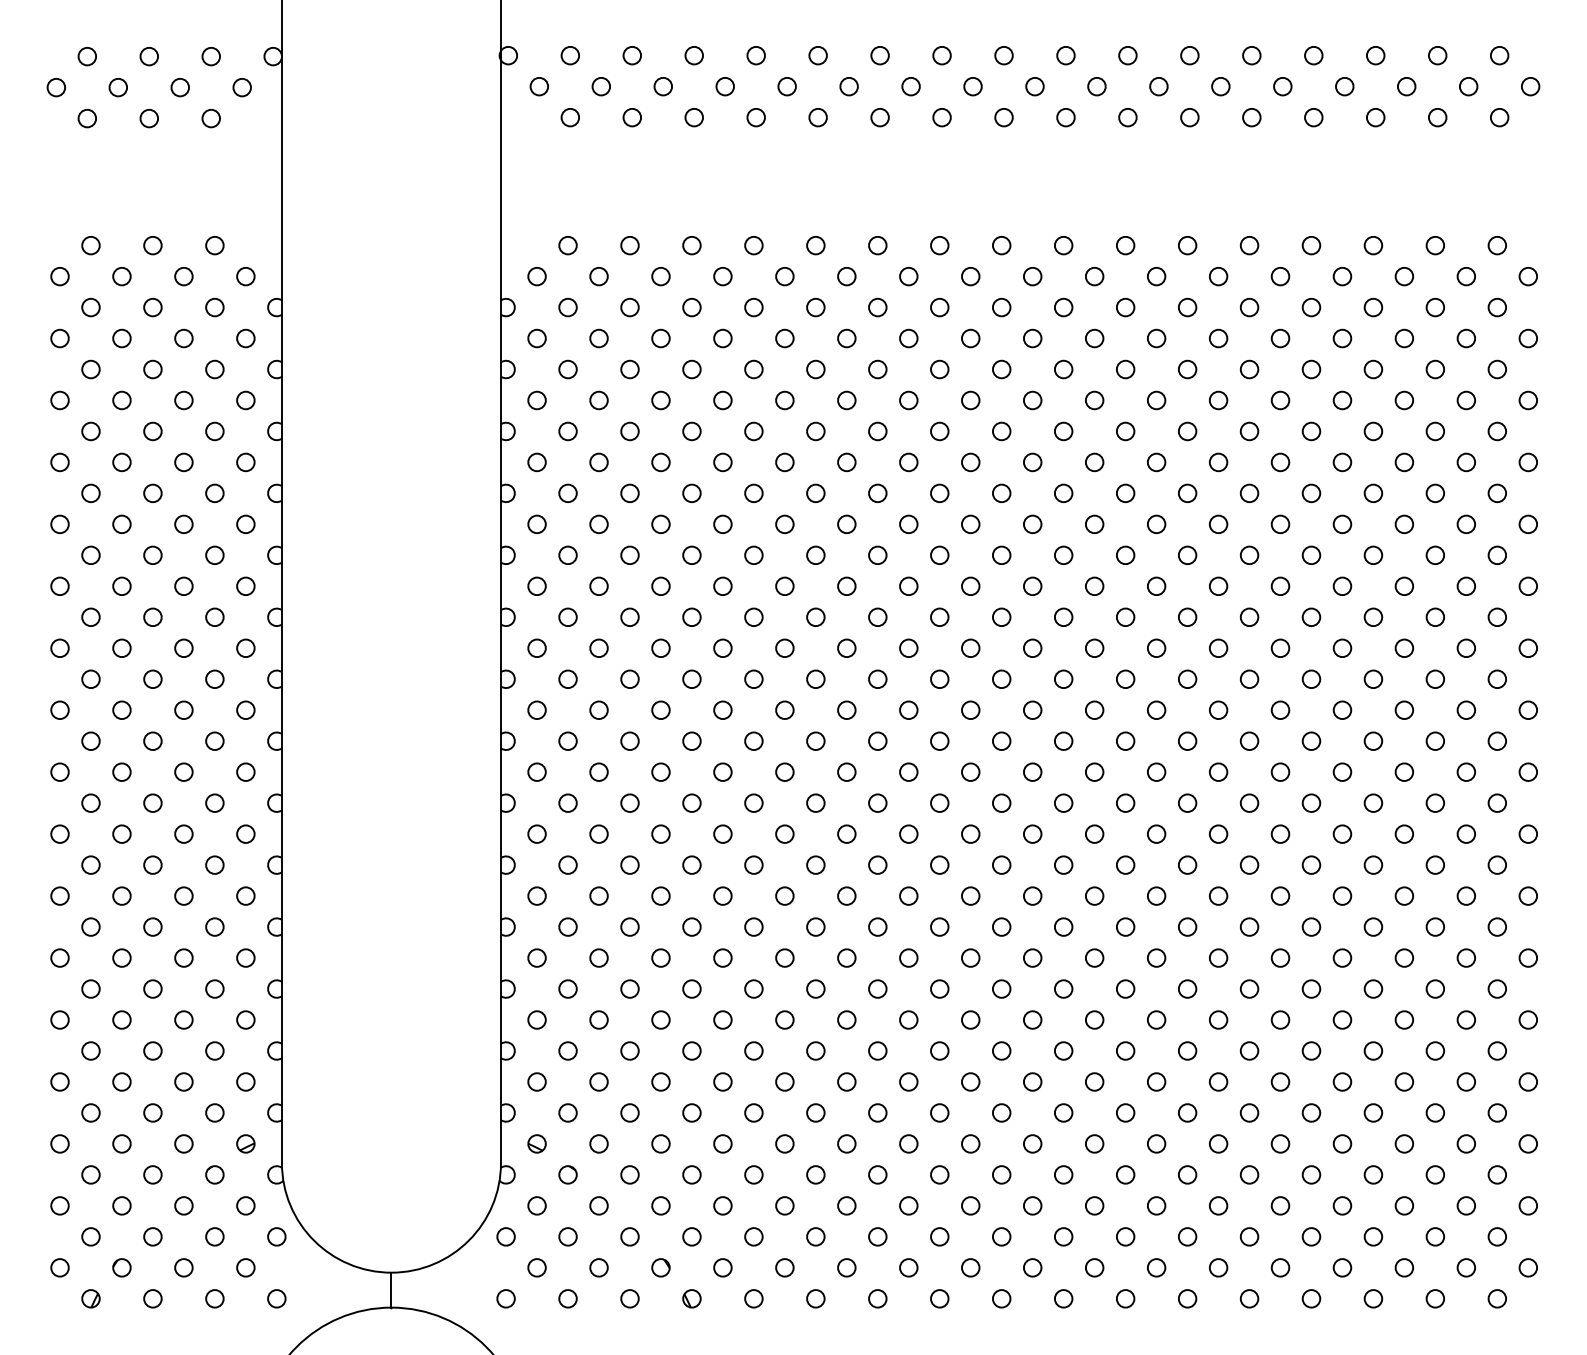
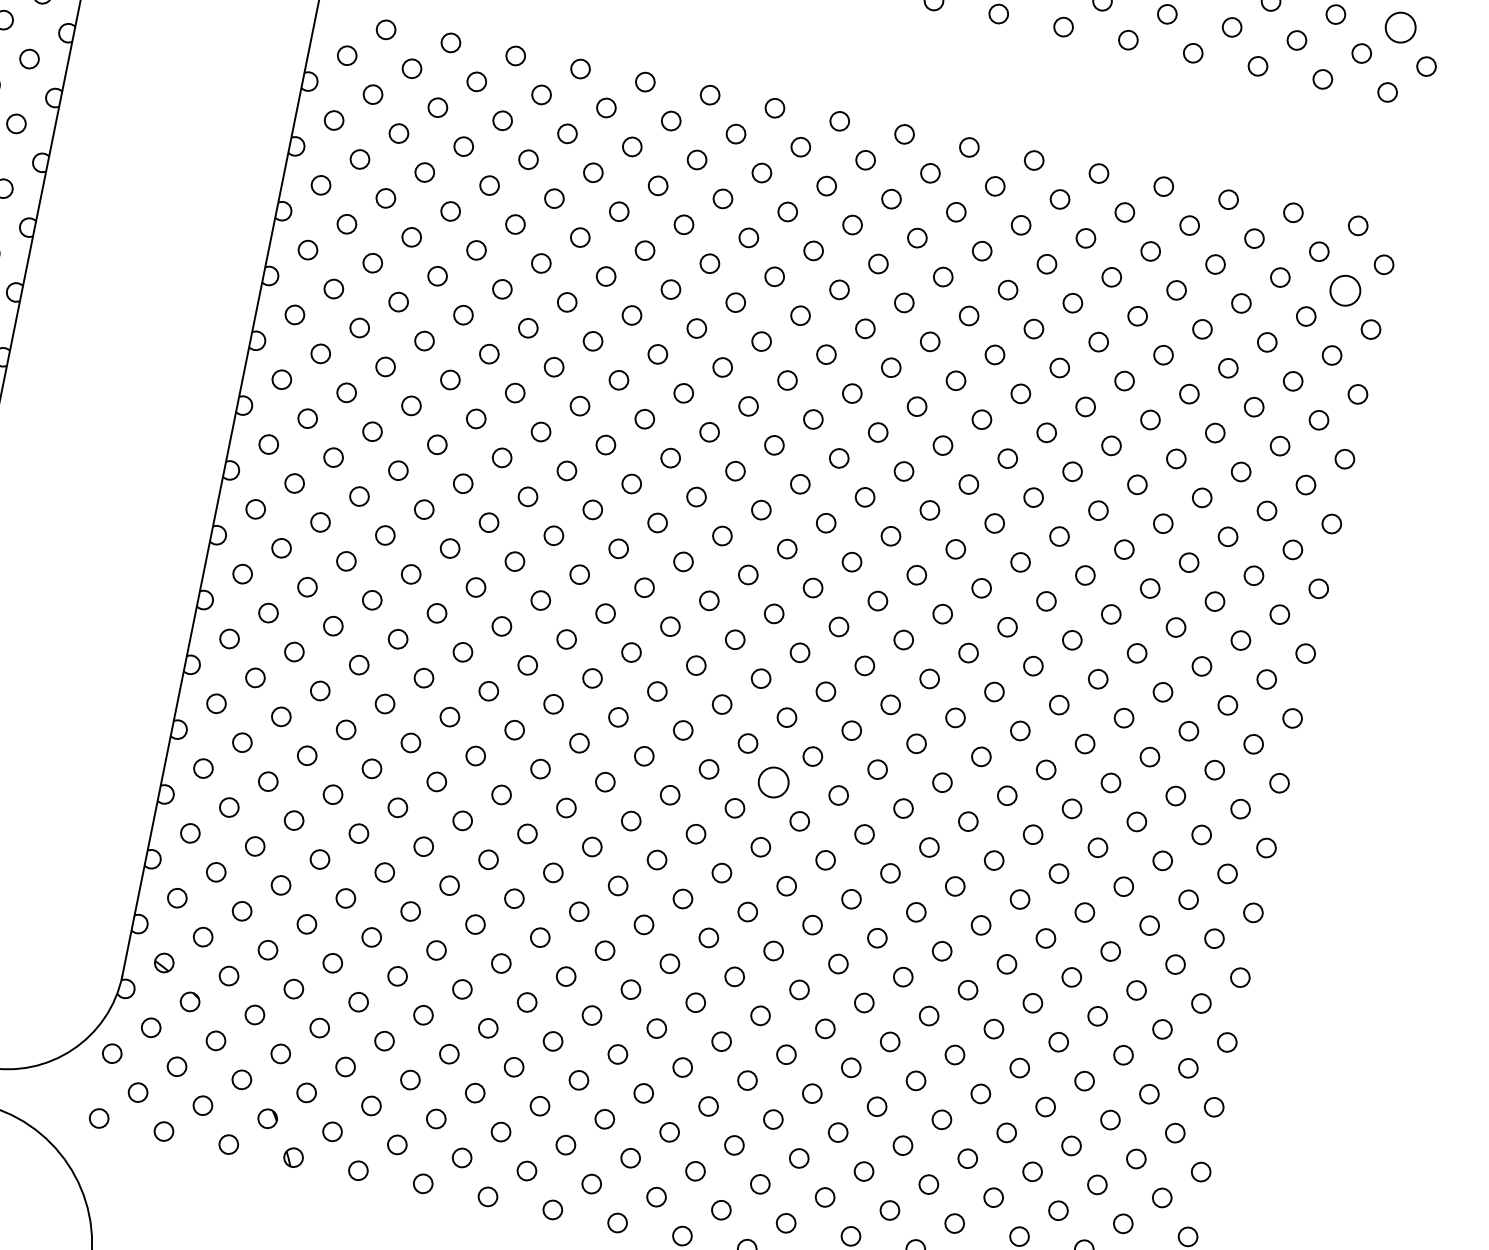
circle: (1499, 55) -> (1400, 27), size x1.6
circle: (1496, 307) -> (1344, 290), size x1.6
circle: (1063, 864) -> (773, 781), size x1.6

